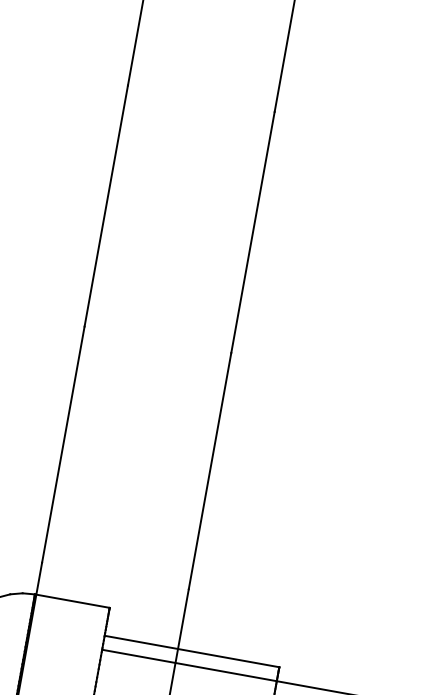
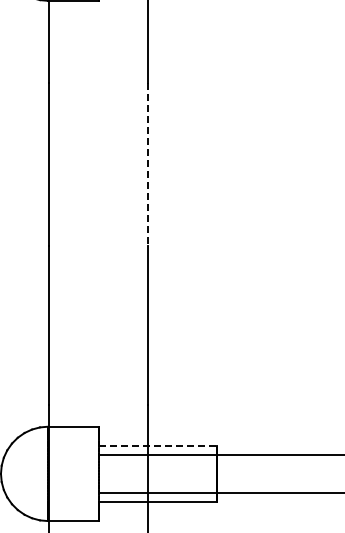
line: (253, 233) -> (148, 164), solid -> dashed
line: (191, 651) -> (157, 445), solid -> dashed

